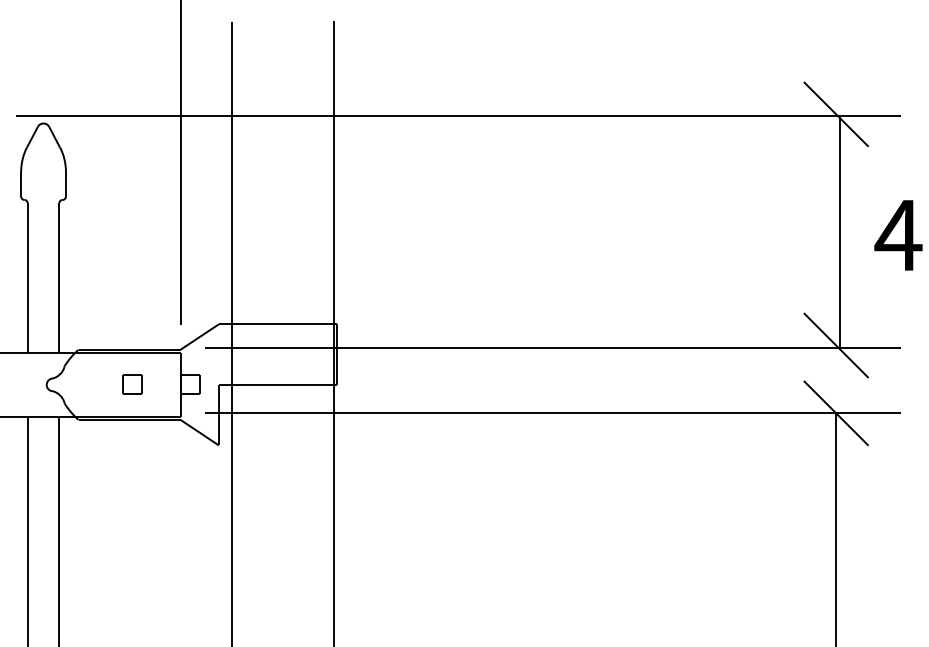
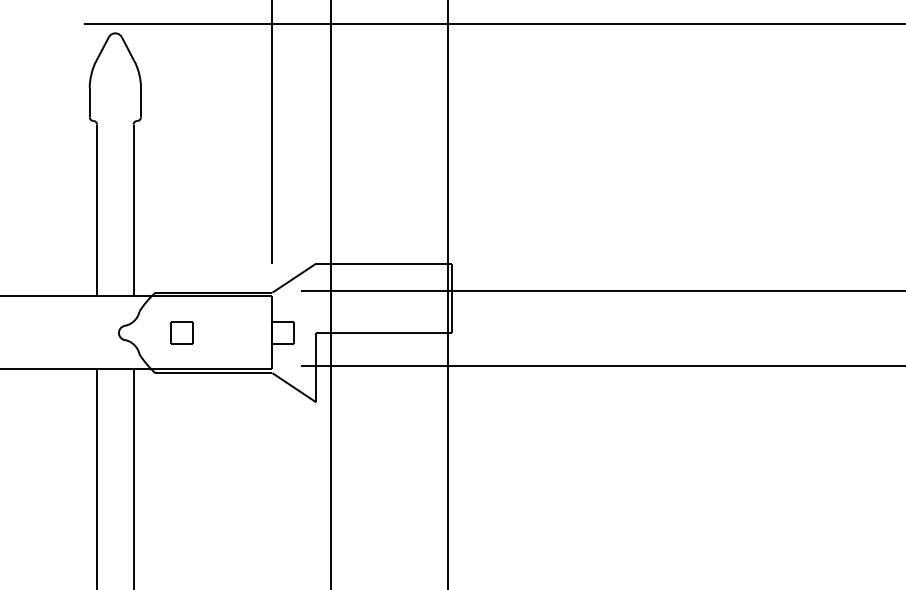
part: (132, 384) -> (181, 332), moved

